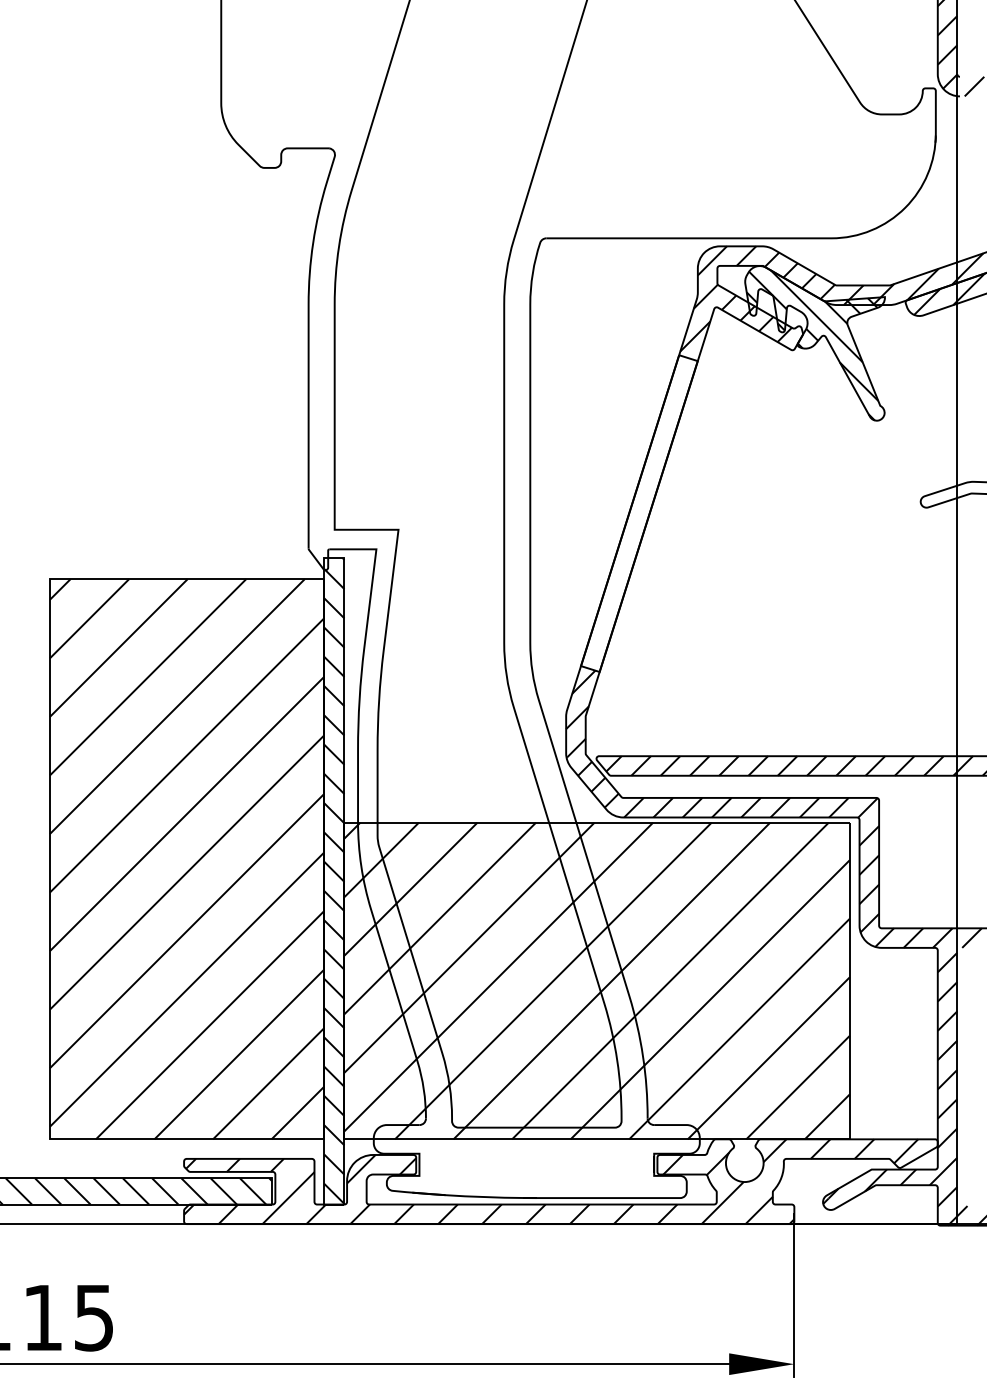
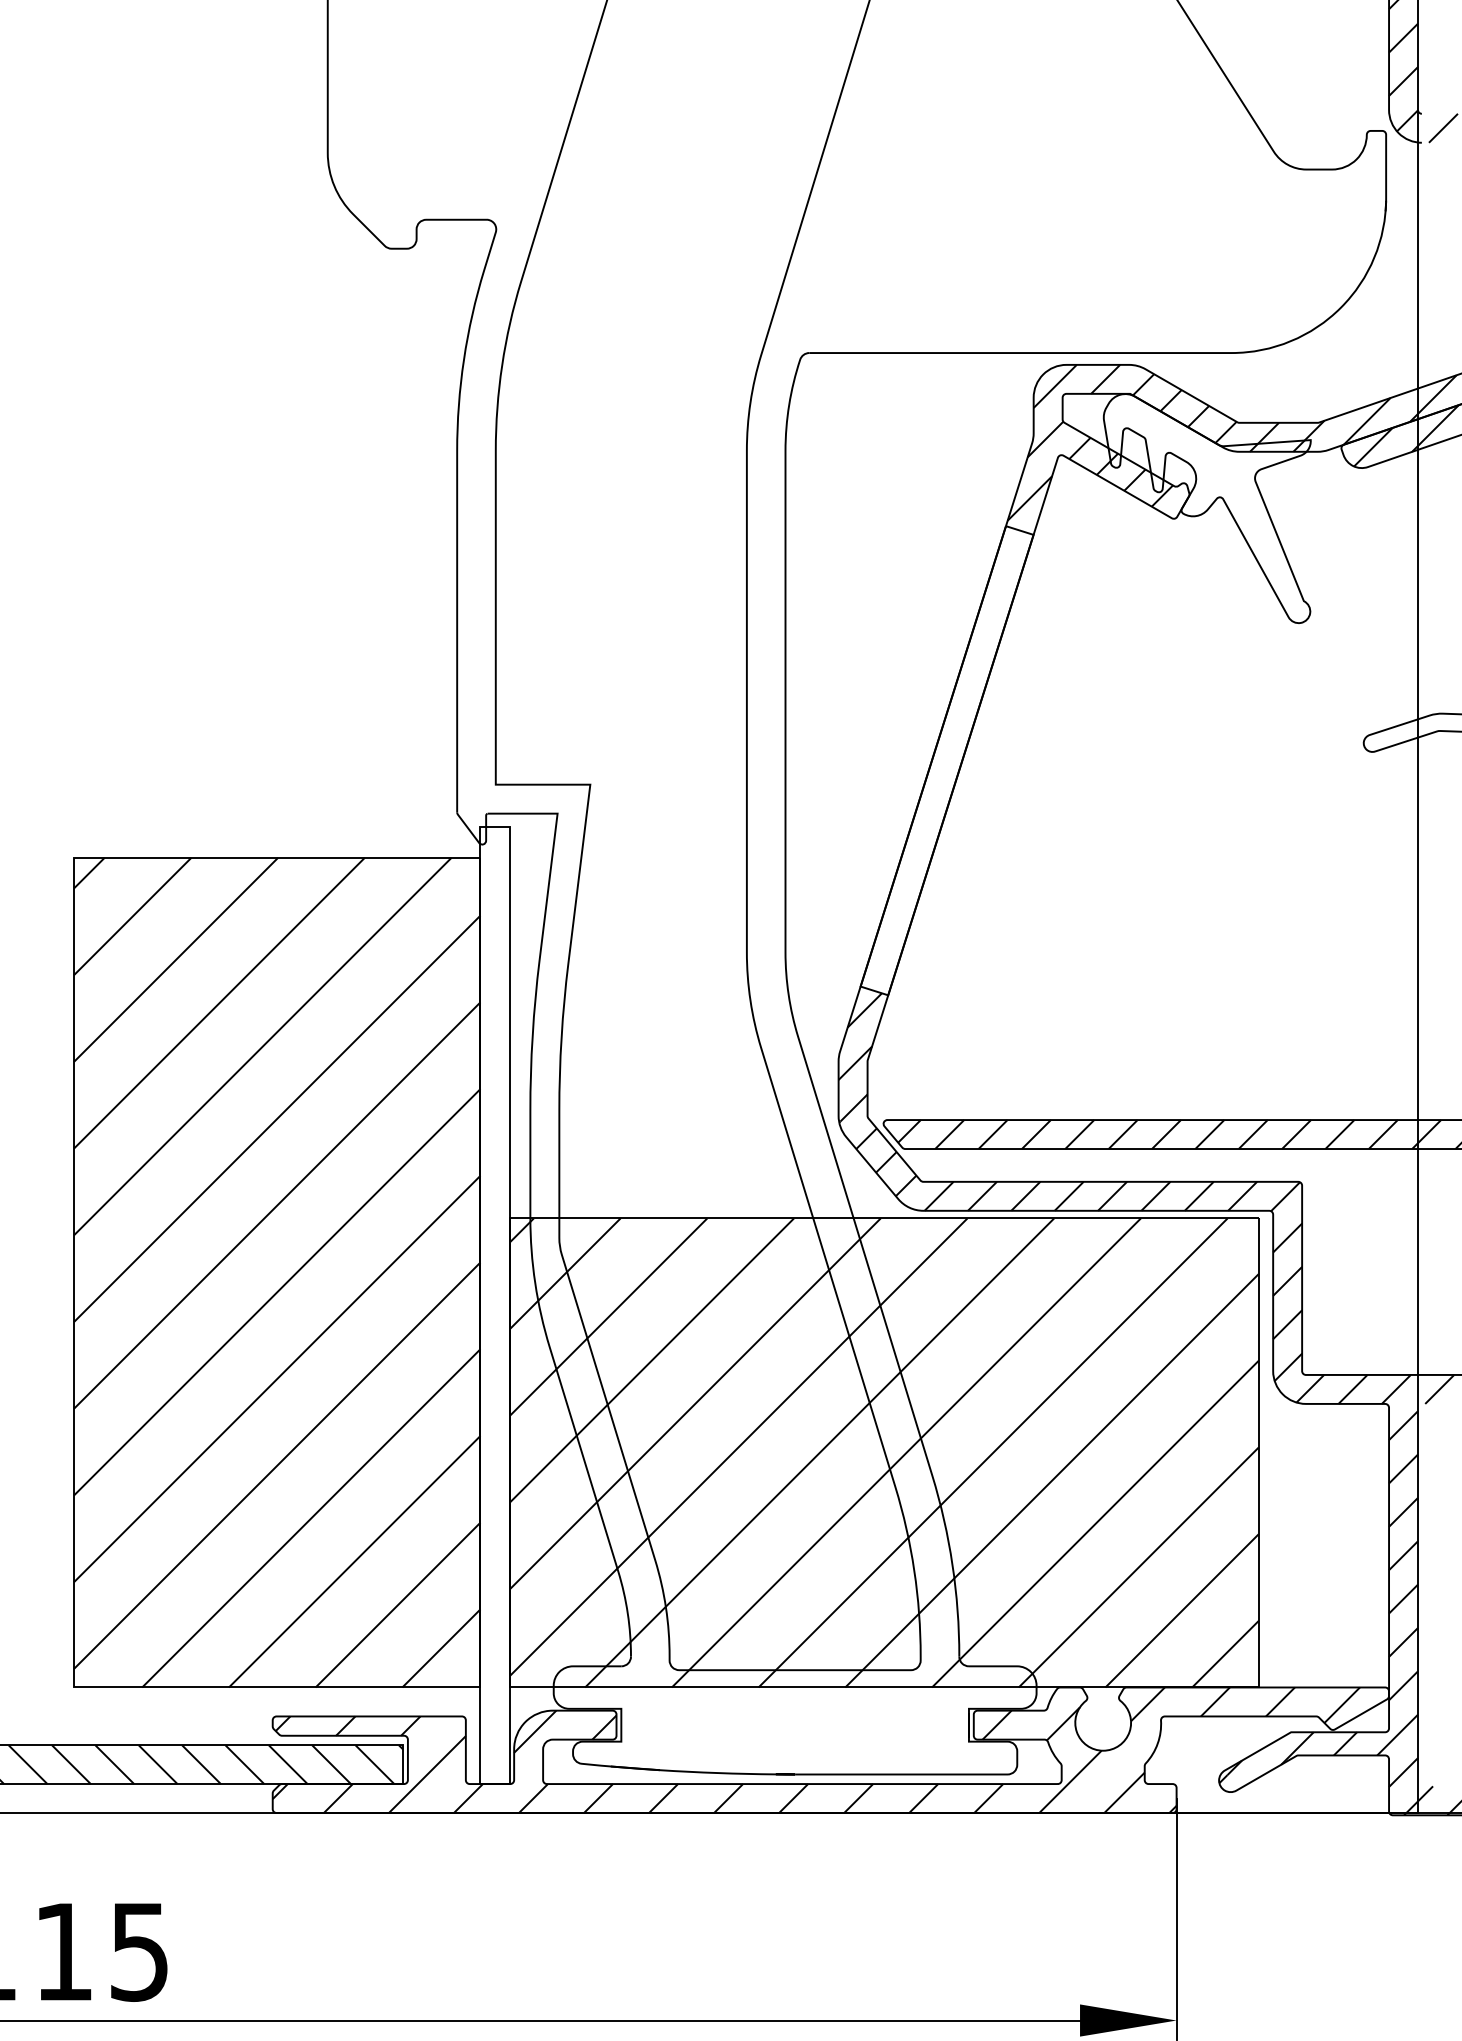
hatch: (812, 345) -> (1203, 511), removed
hatch: (334, 881) -> (495, 1305), removed

